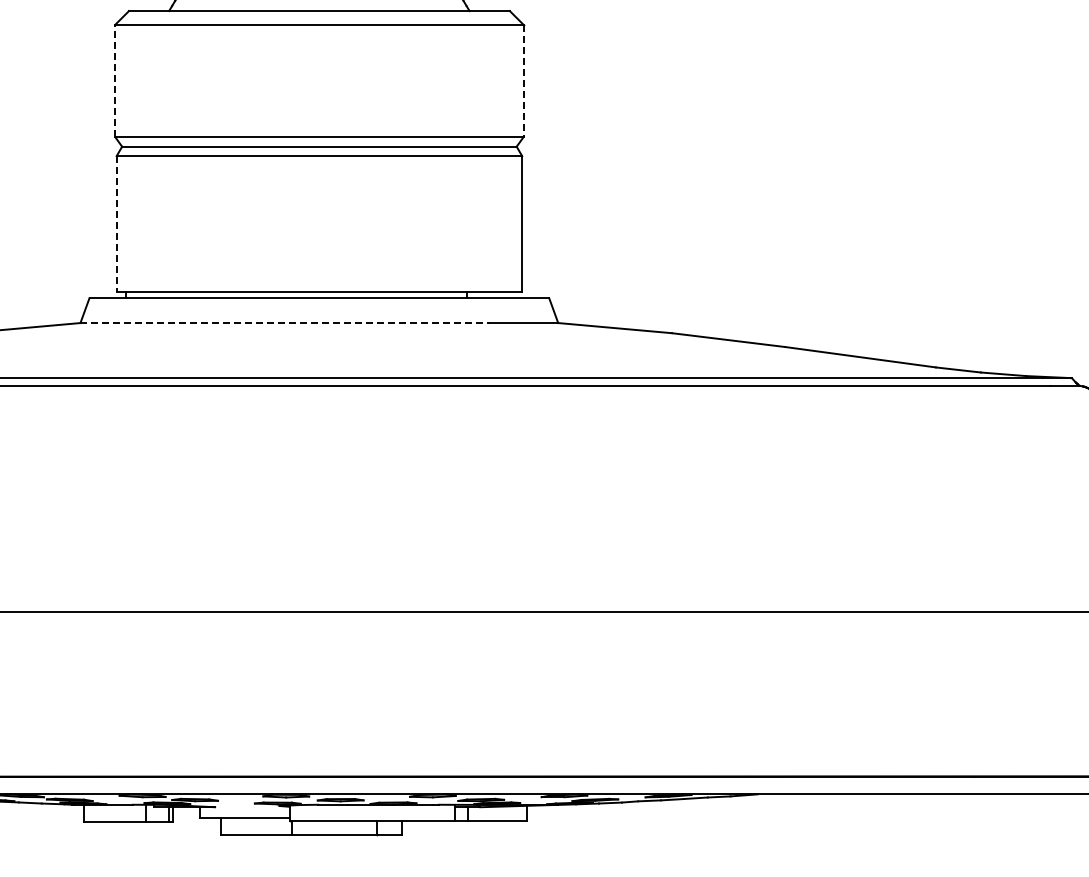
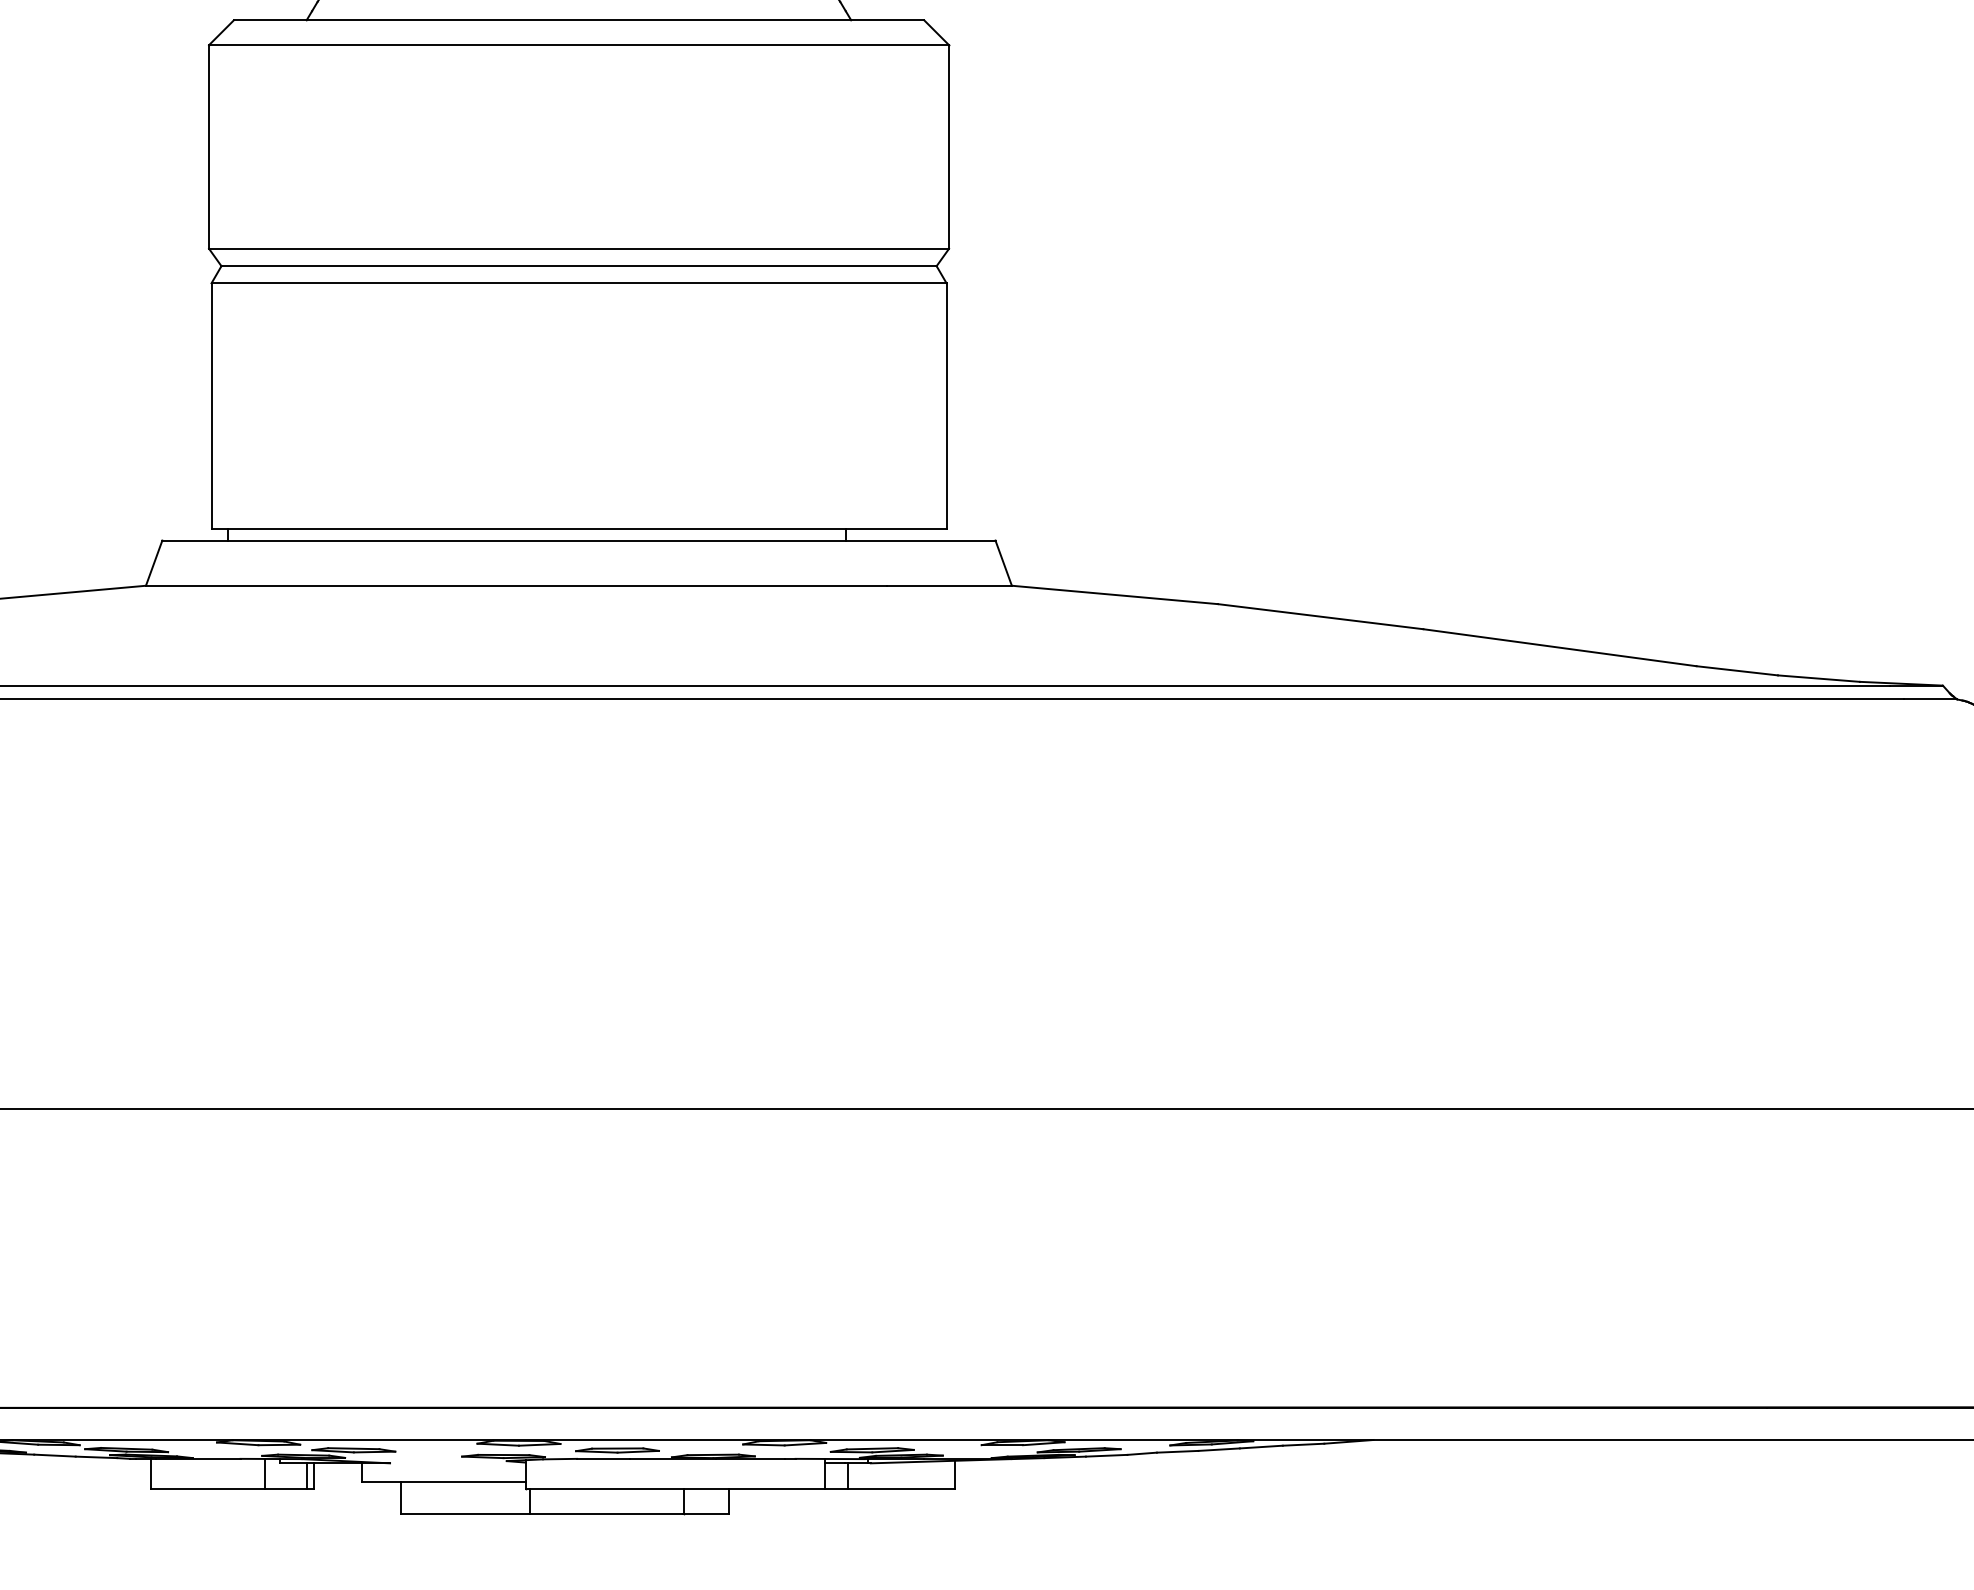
line: (115, 80) -> (209, 146), dashed -> solid
line: (523, 81) -> (948, 147), dashed -> solid
line: (116, 224) -> (211, 407), dashed -> solid
line: (285, 323) -> (517, 586), dashed -> solid

